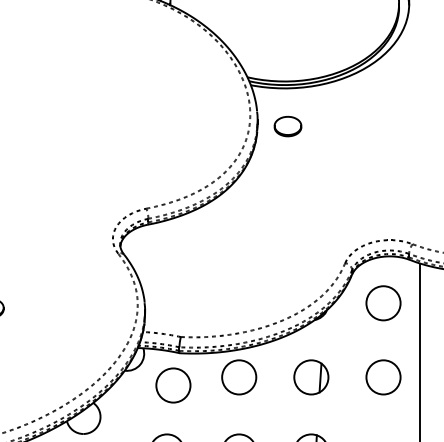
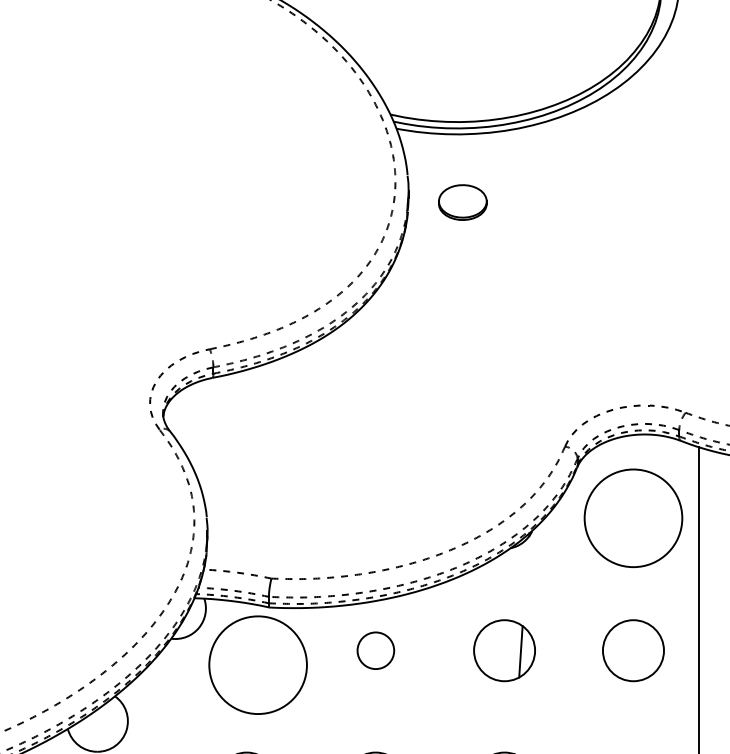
circle: (383, 303) -> (633, 518), size x1.6
circle: (239, 377) -> (376, 650), size x0.6
circle: (173, 385) -> (258, 665), size x1.6

